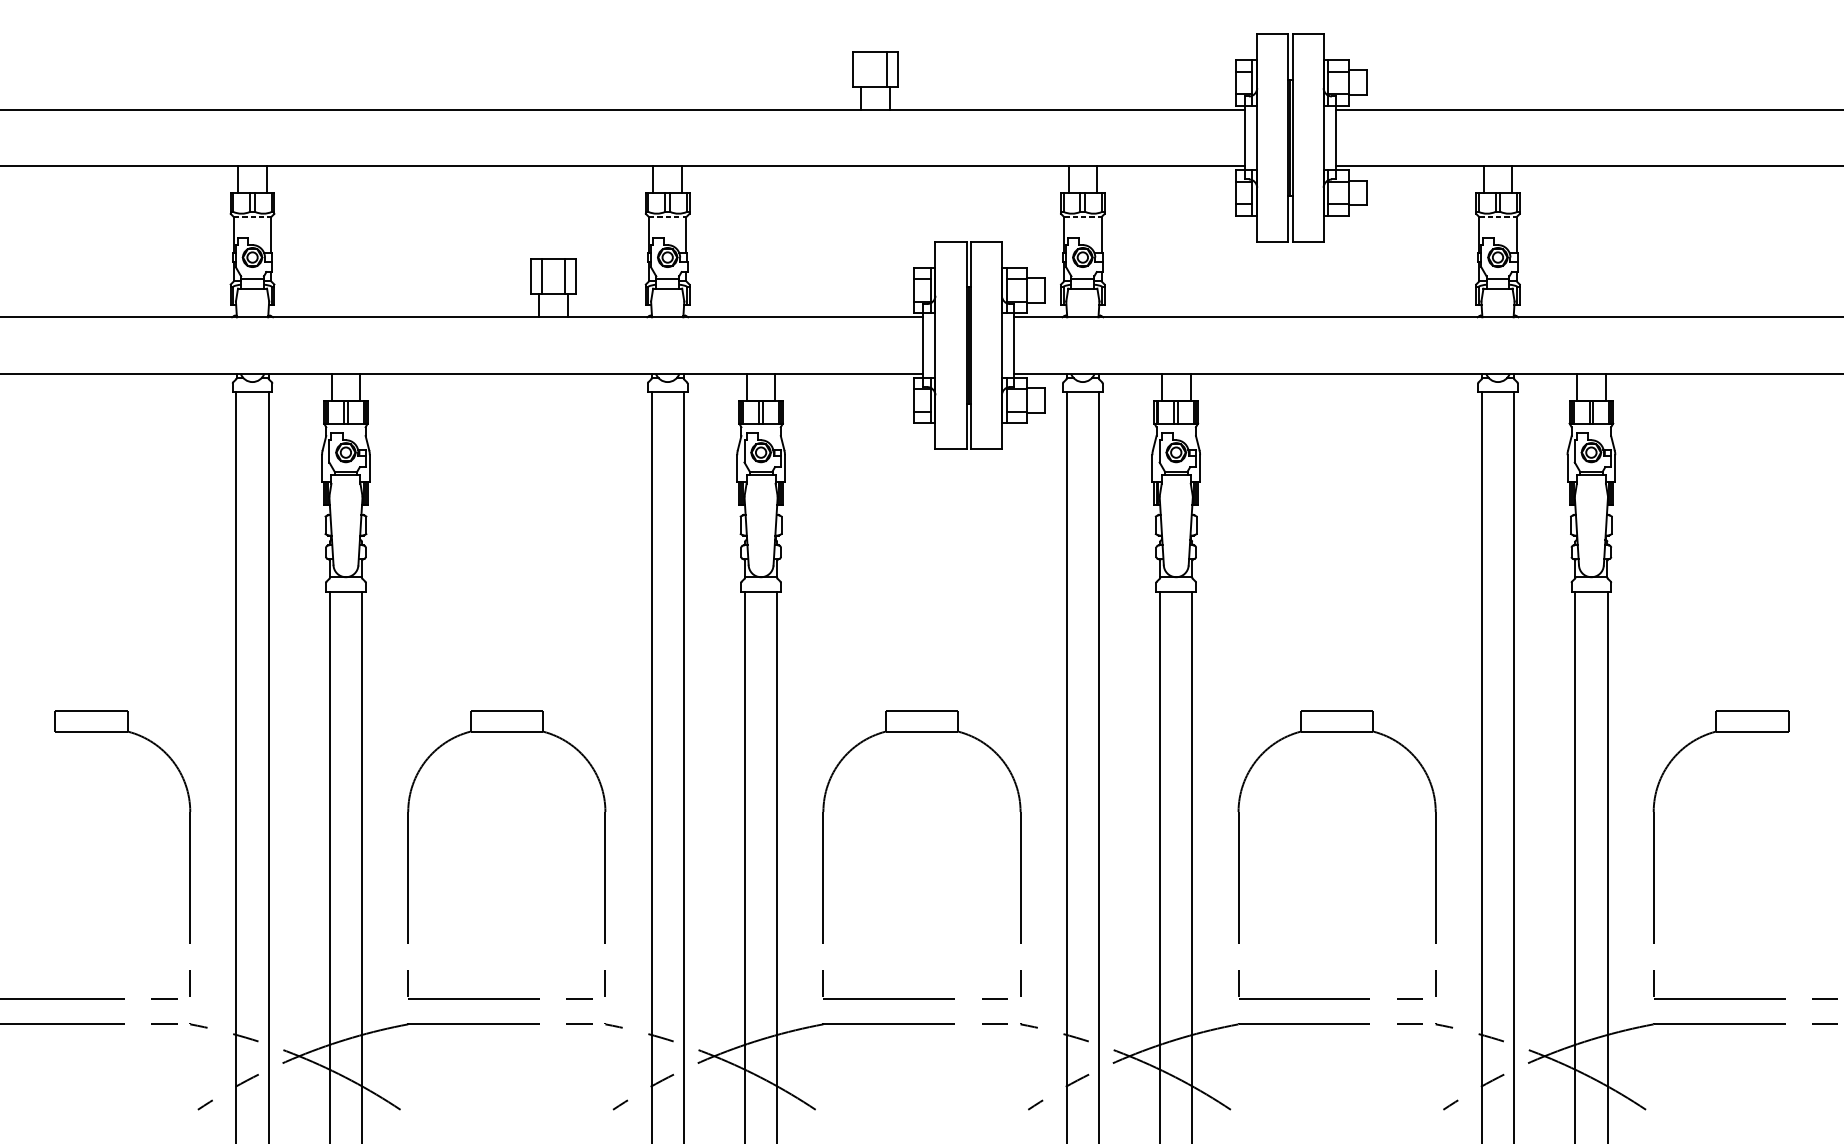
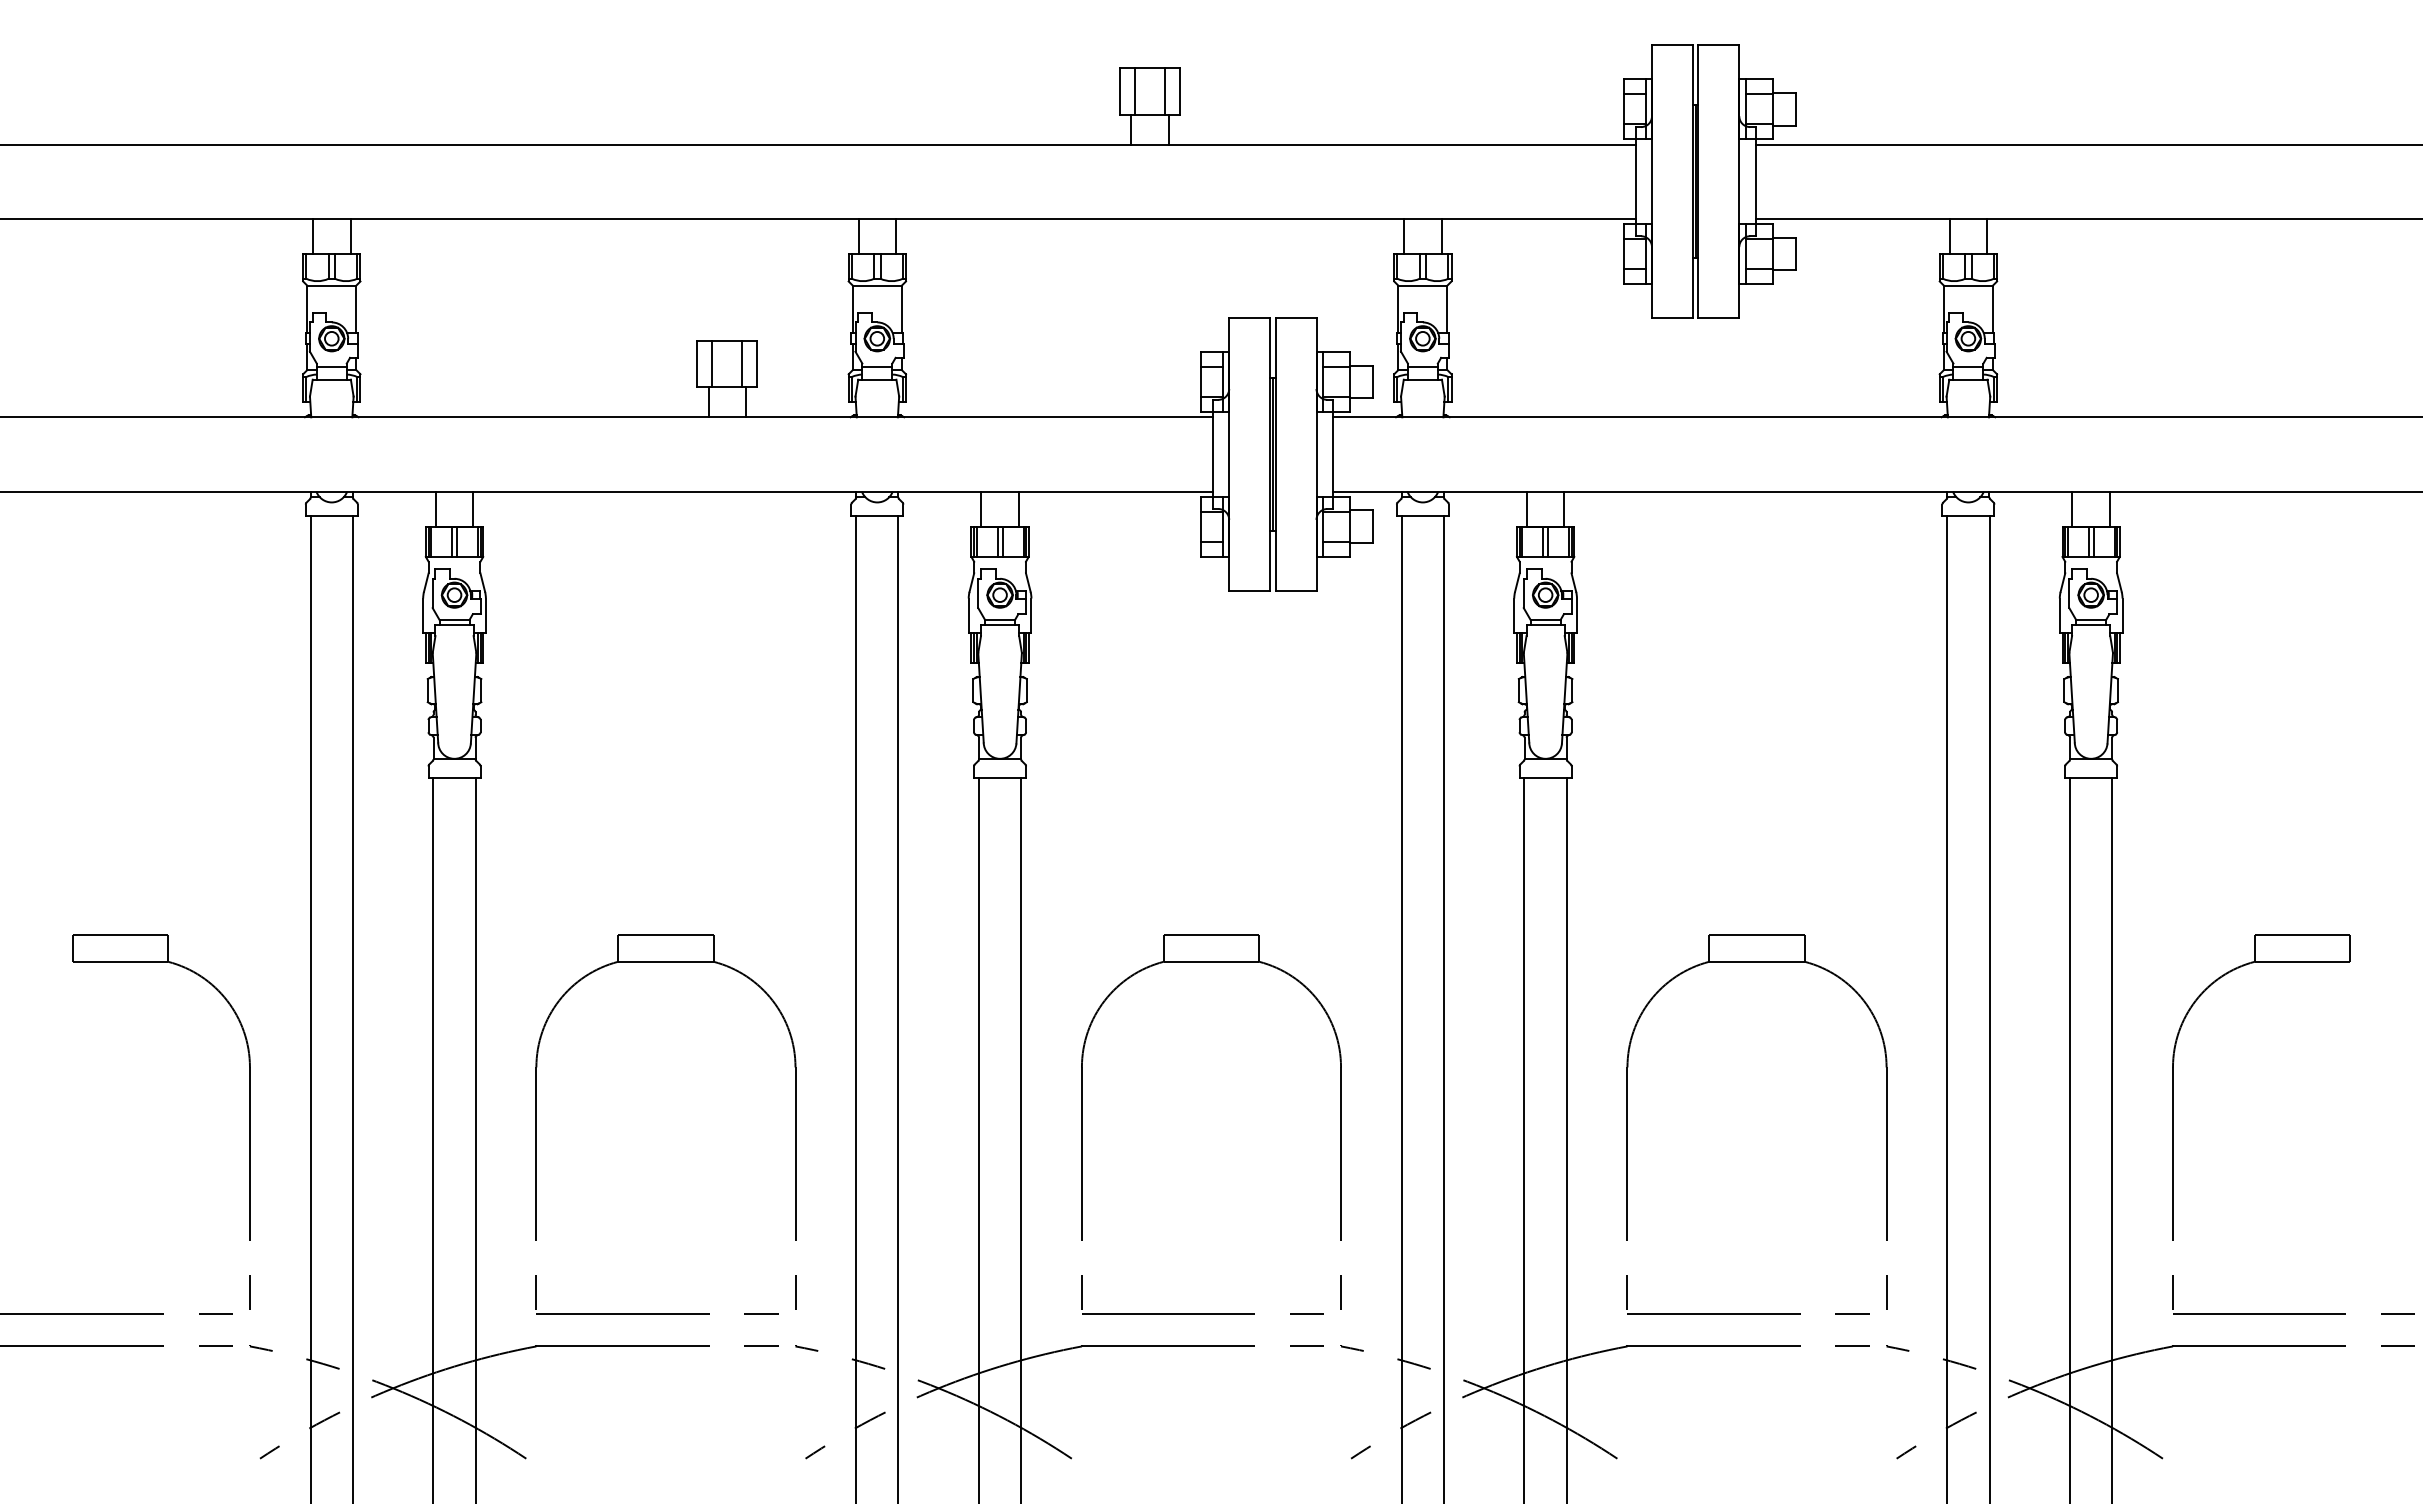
line: (864, 69) -> (1135, 91), added
line: (252, 216) -> (331, 285), dashed -> solid
line: (667, 216) -> (877, 285), dashed -> solid
line: (1082, 216) -> (1422, 285), dashed -> solid
line: (1498, 216) -> (1968, 285), dashed -> solid

